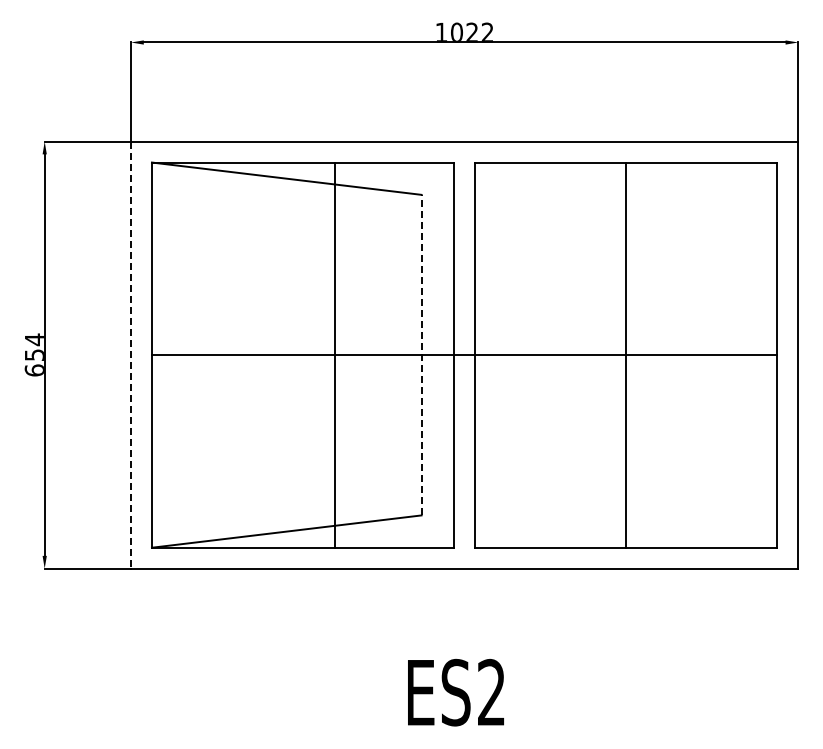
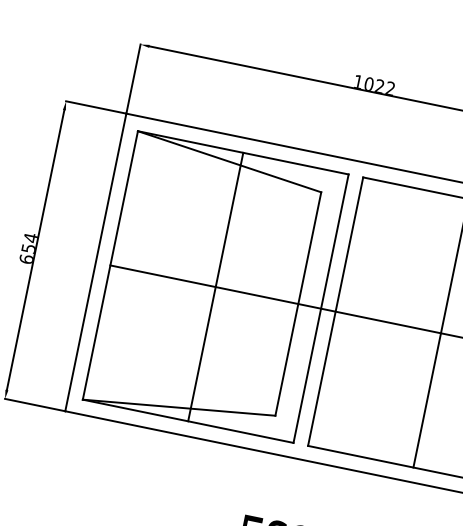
line: (335, 354) -> (216, 286), moved
line: (421, 354) -> (298, 303), dashed -> solid
line: (131, 355) -> (96, 262), dashed -> solid

